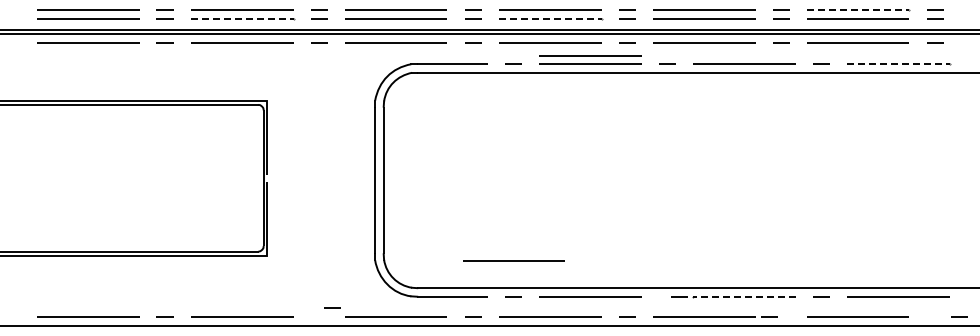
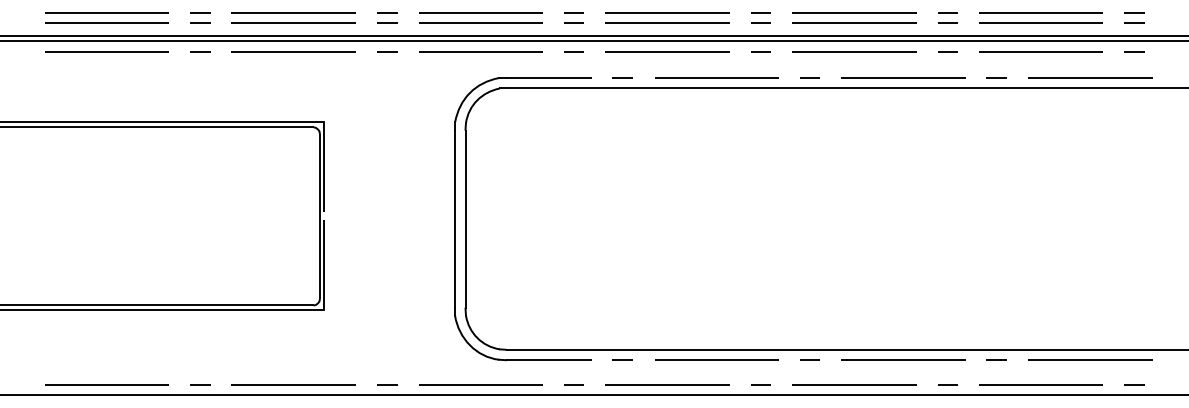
line: (858, 10) -> (1041, 12), dashed -> solid
line: (242, 18) -> (294, 22), dashed -> solid
line: (550, 18) -> (667, 22), dashed -> solid
line: (590, 55) -> (716, 67), removed
line: (899, 64) -> (1091, 78), dashed -> solid
line: (513, 260) -> (623, 316), removed
line: (679, 296) -> (809, 359), moved
line: (744, 296) -> (903, 359), dashed -> solid
line: (332, 307) -> (387, 384), moved
line: (769, 316) -> (948, 384), moved
line: (959, 316) -> (1135, 384), moved

